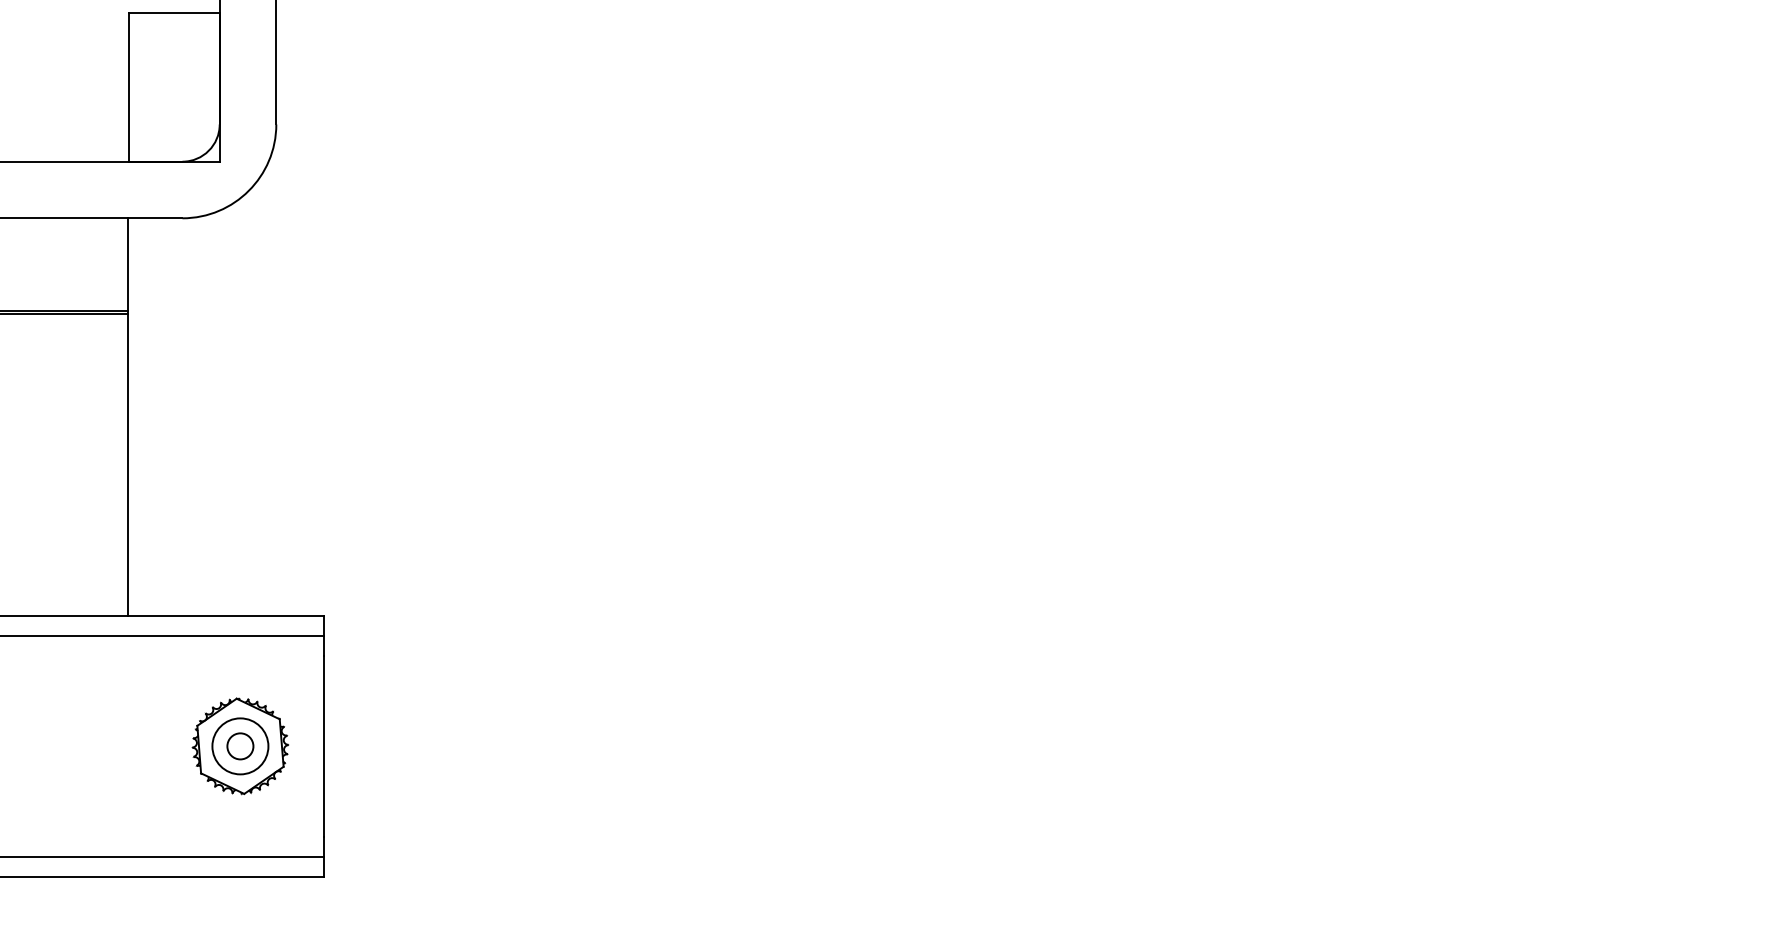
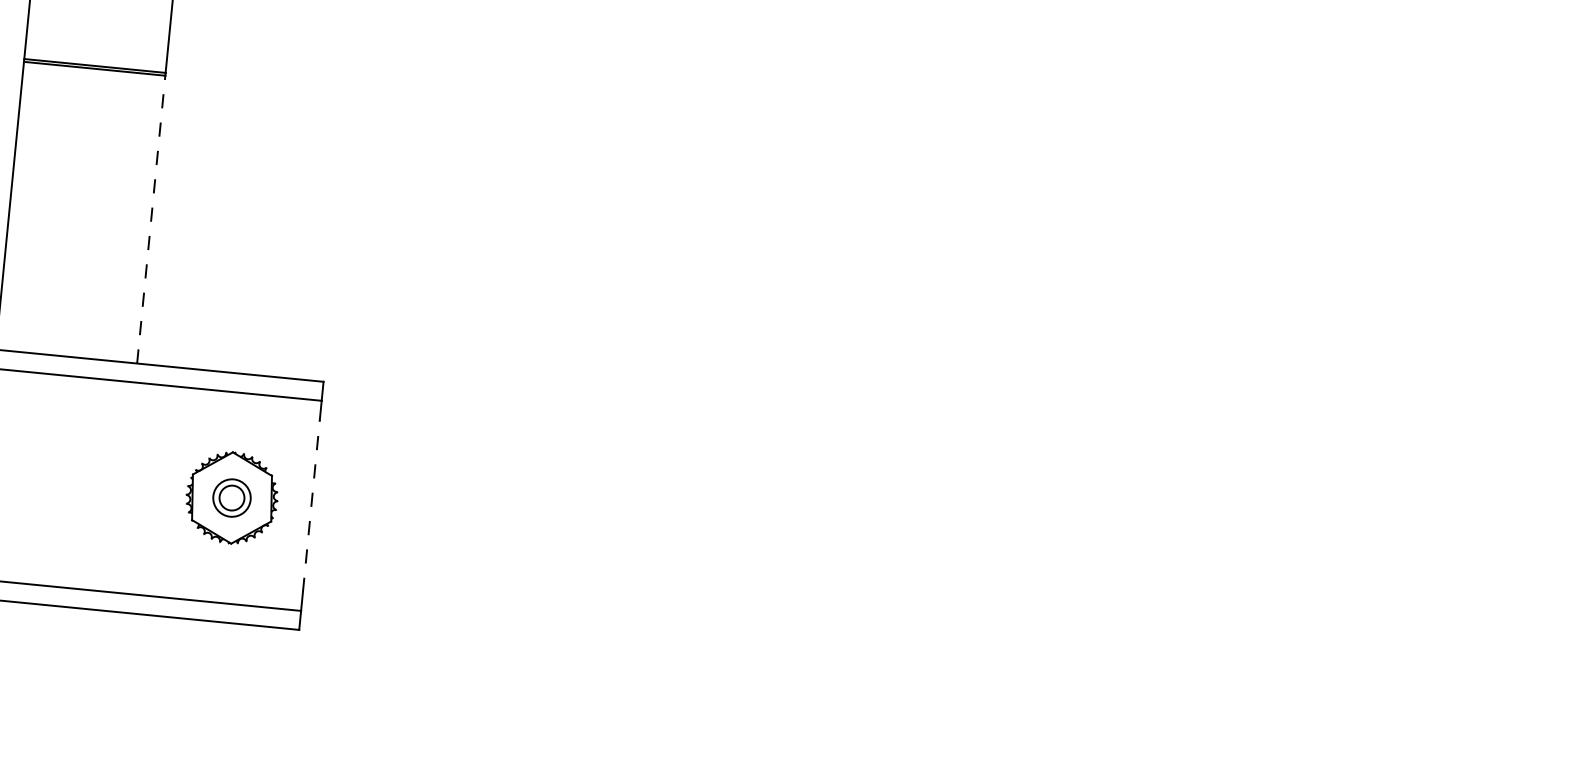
line: (127, 464) -> (150, 219), solid -> dashed
line: (323, 745) -> (311, 504), solid -> dashed
circle: (240, 746) -> (232, 498), size x0.7

